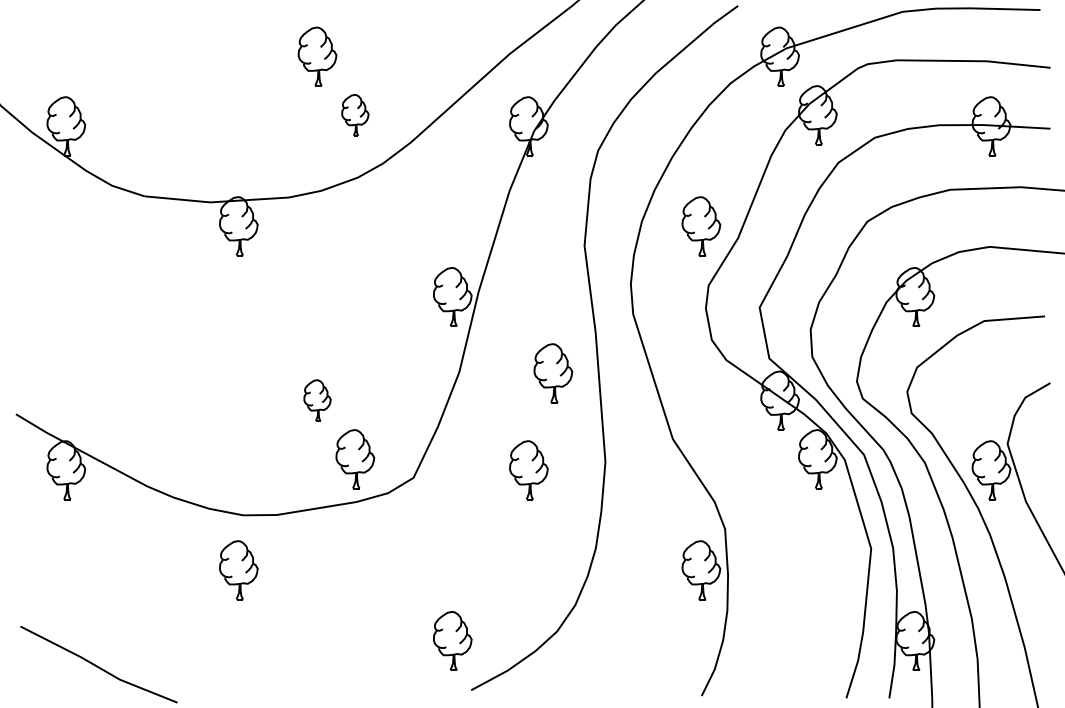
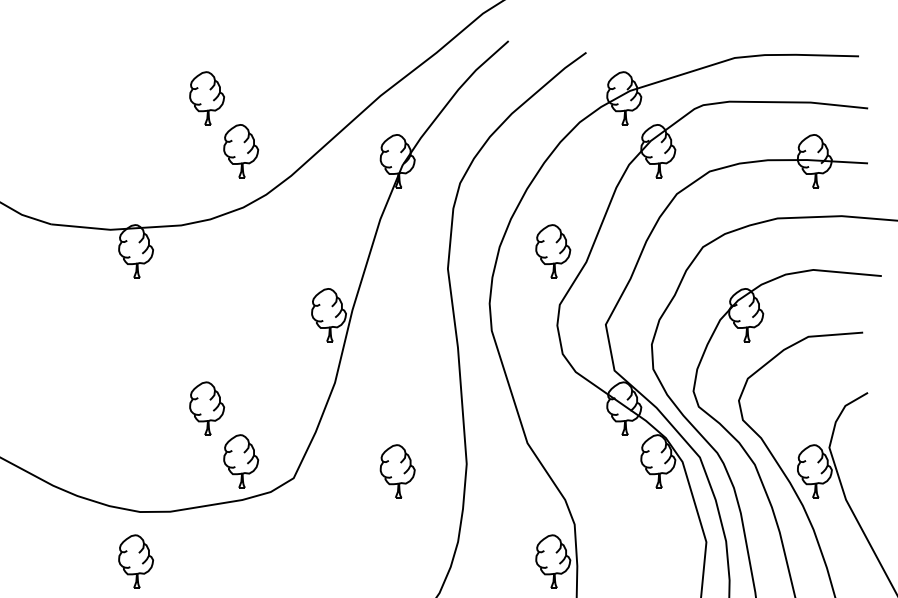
part: (355, 115) -> (241, 151), size x1.43
part: (553, 373) -> (419, 384), removed
part: (317, 400) -> (207, 408), size x1.43

